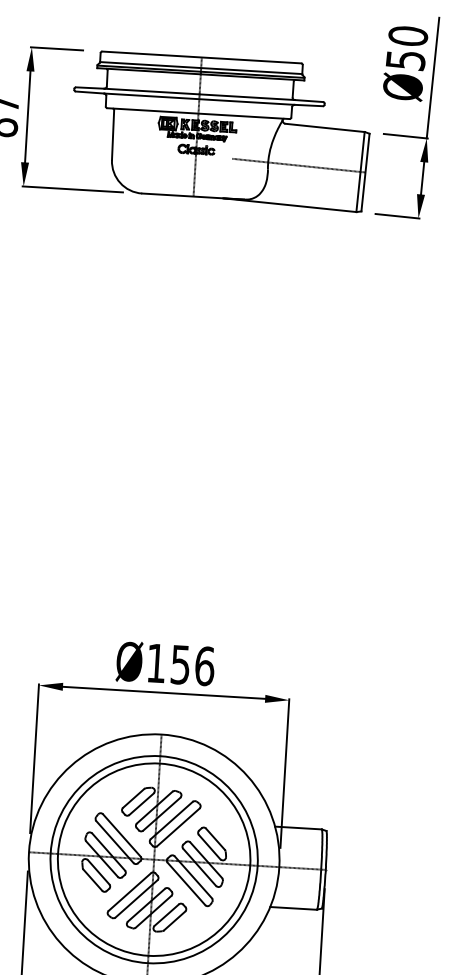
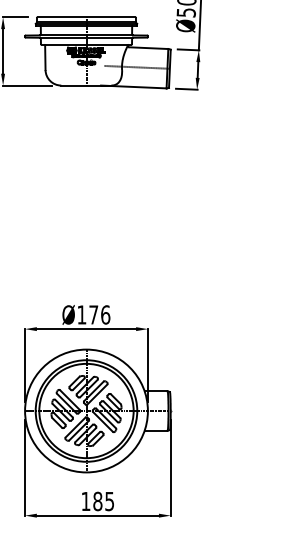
text: (180, 663) -> (93, 314), Ø156 -> Ø176

